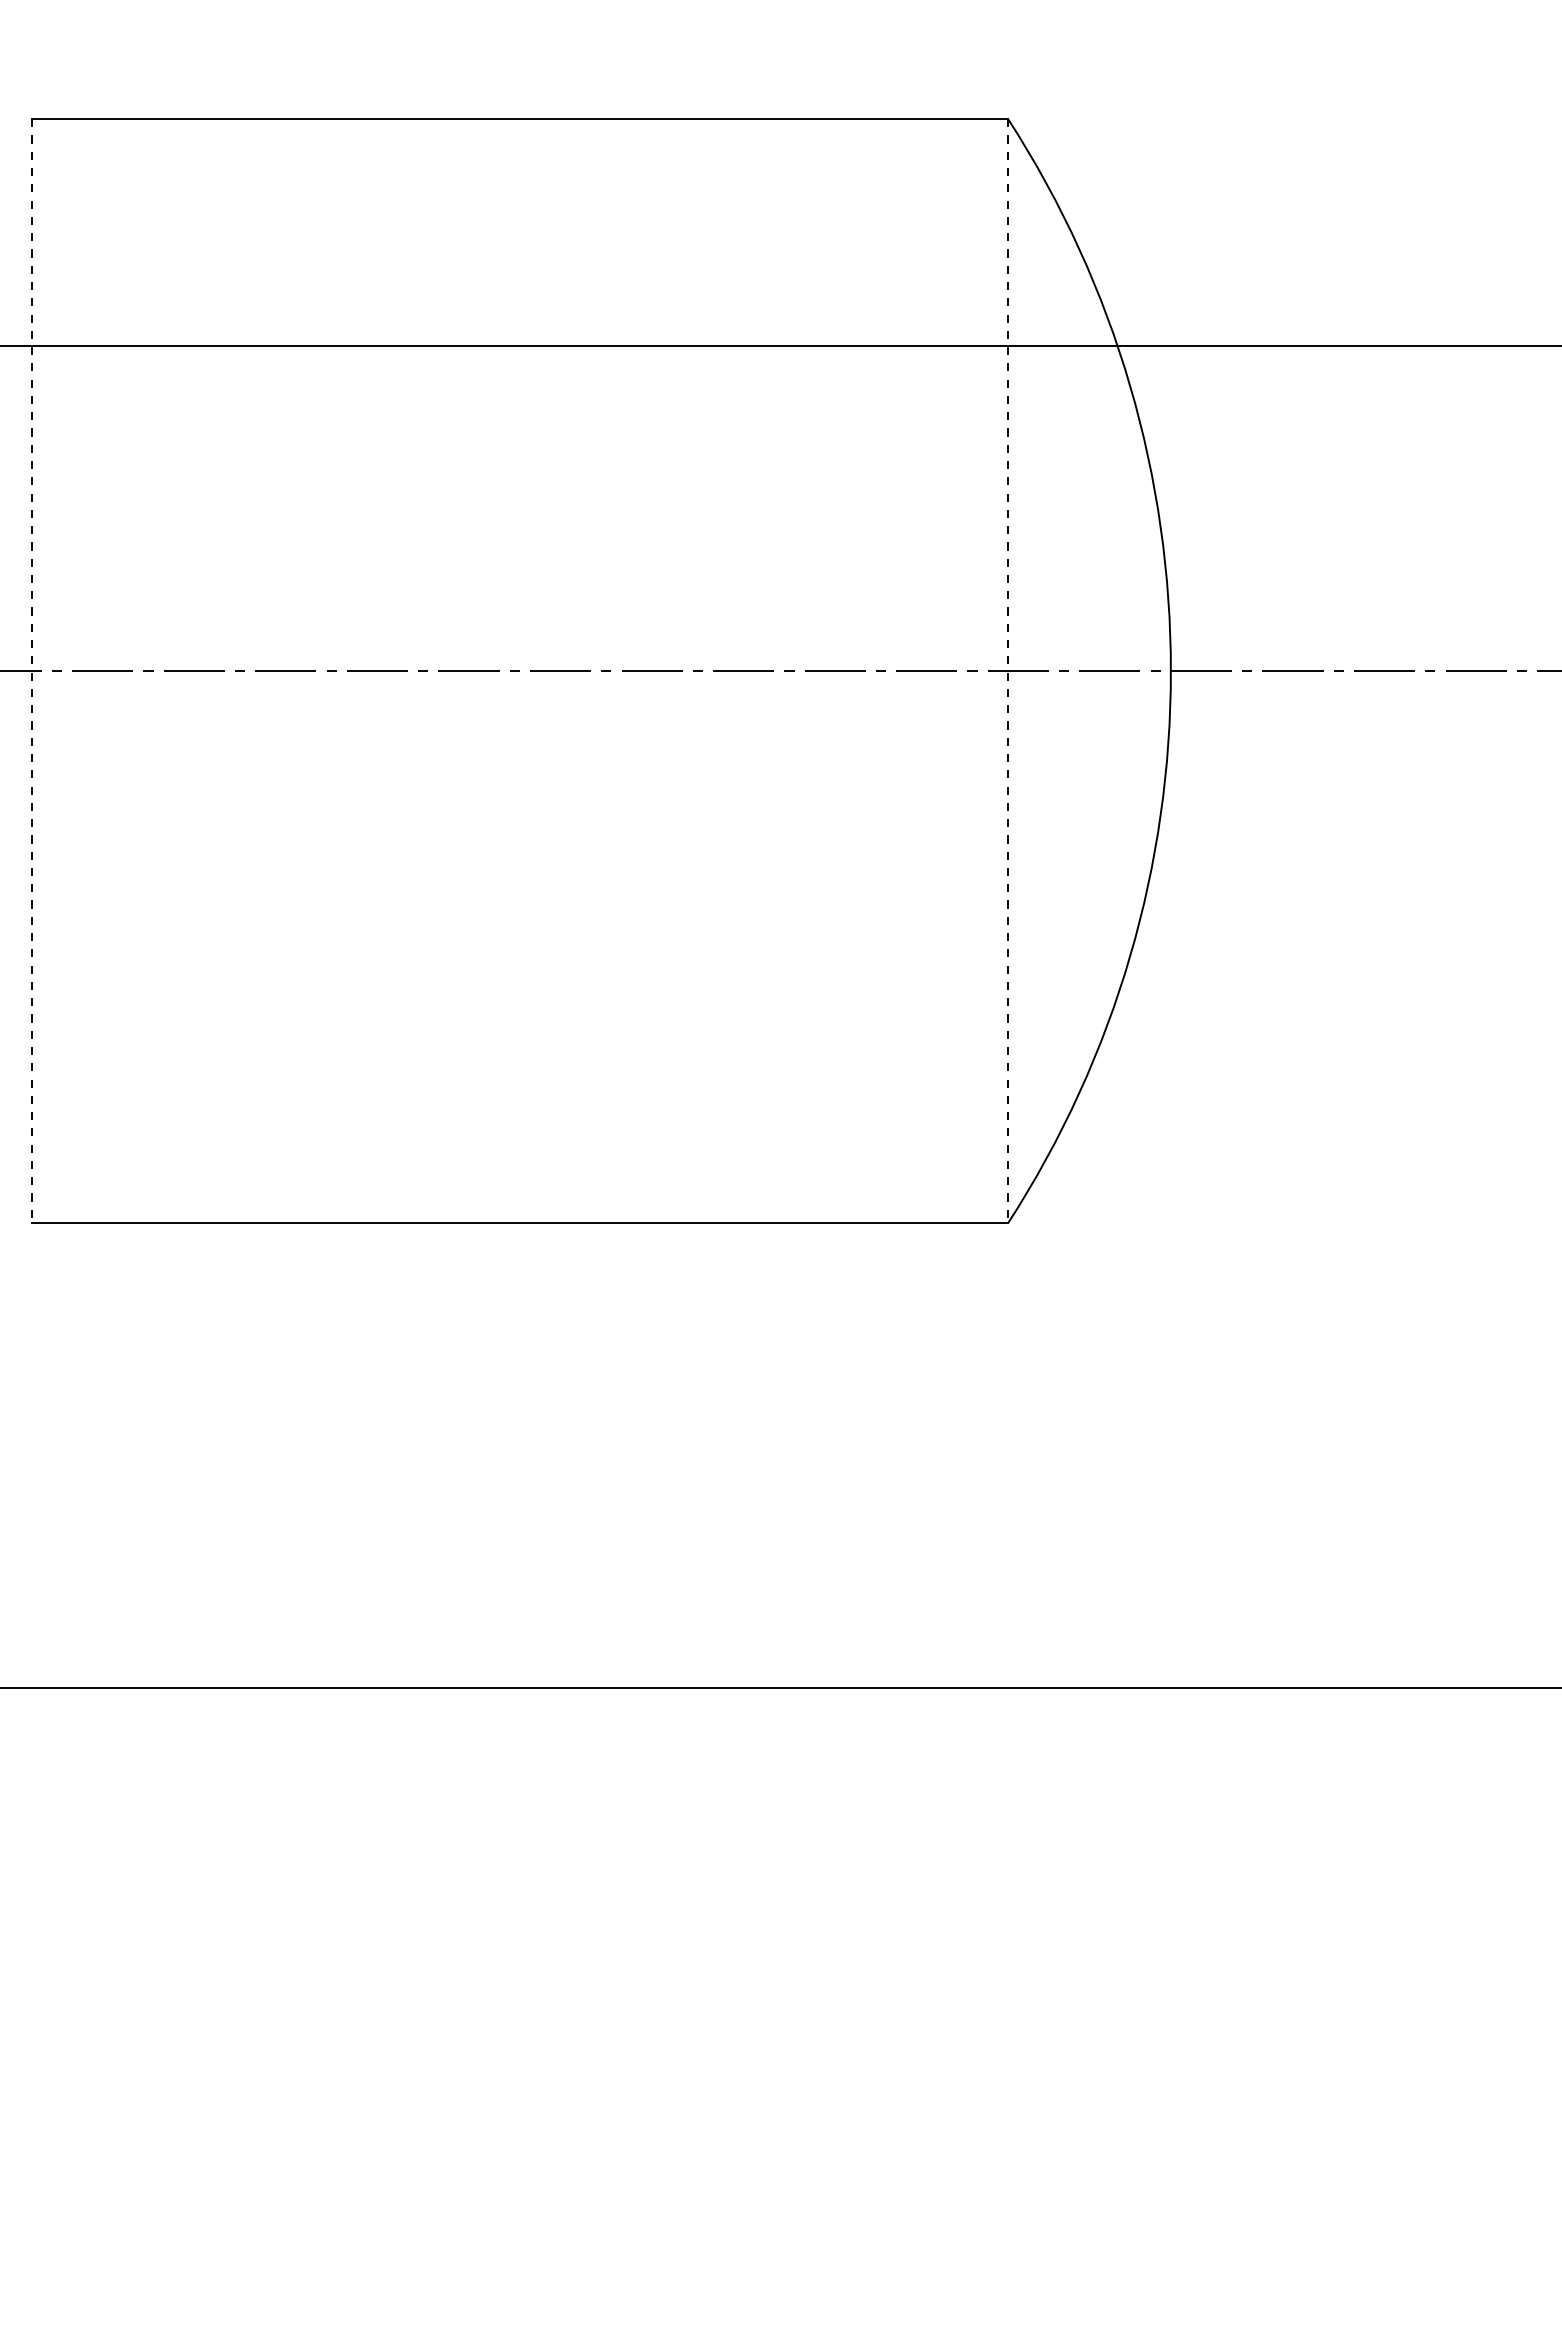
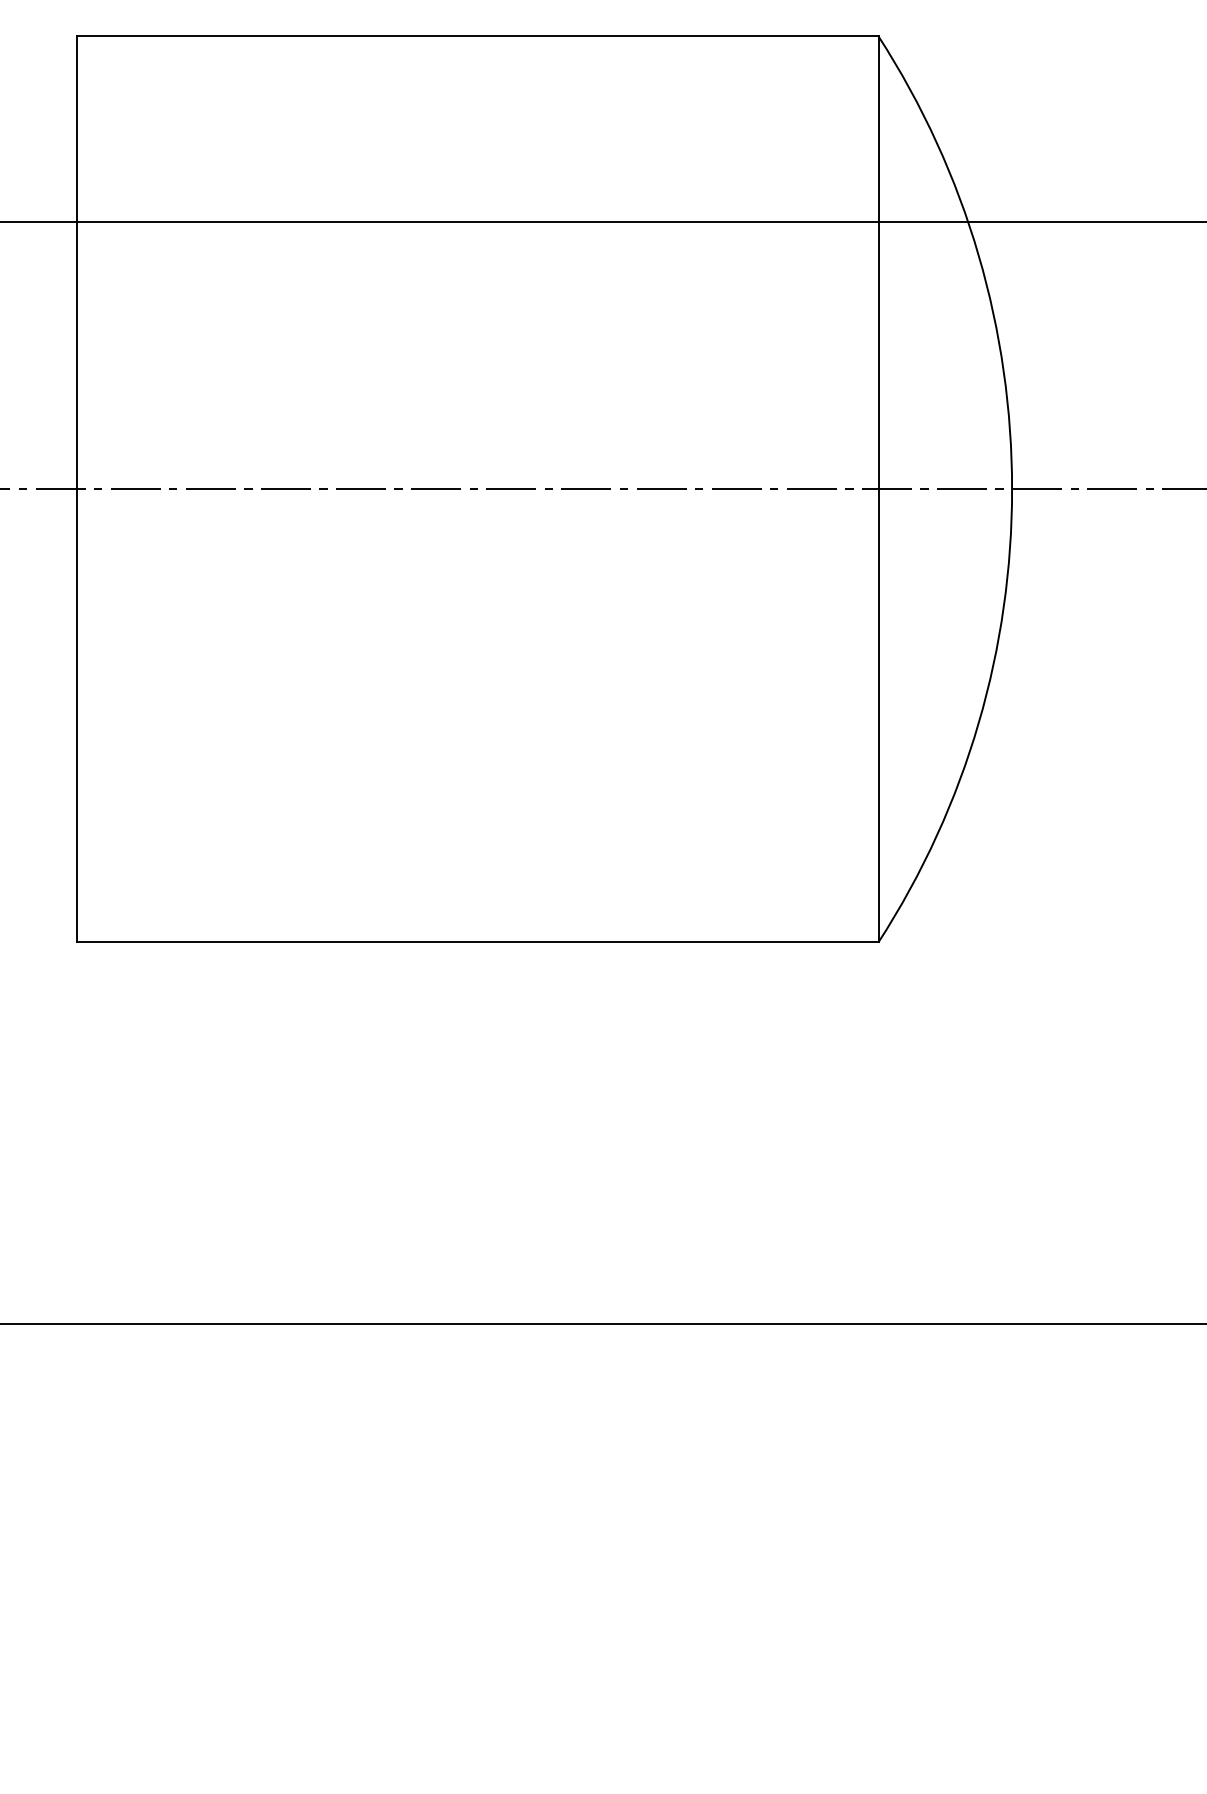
line: (31, 671) -> (77, 489), dashed -> solid
line: (1008, 671) -> (878, 489), dashed -> solid

